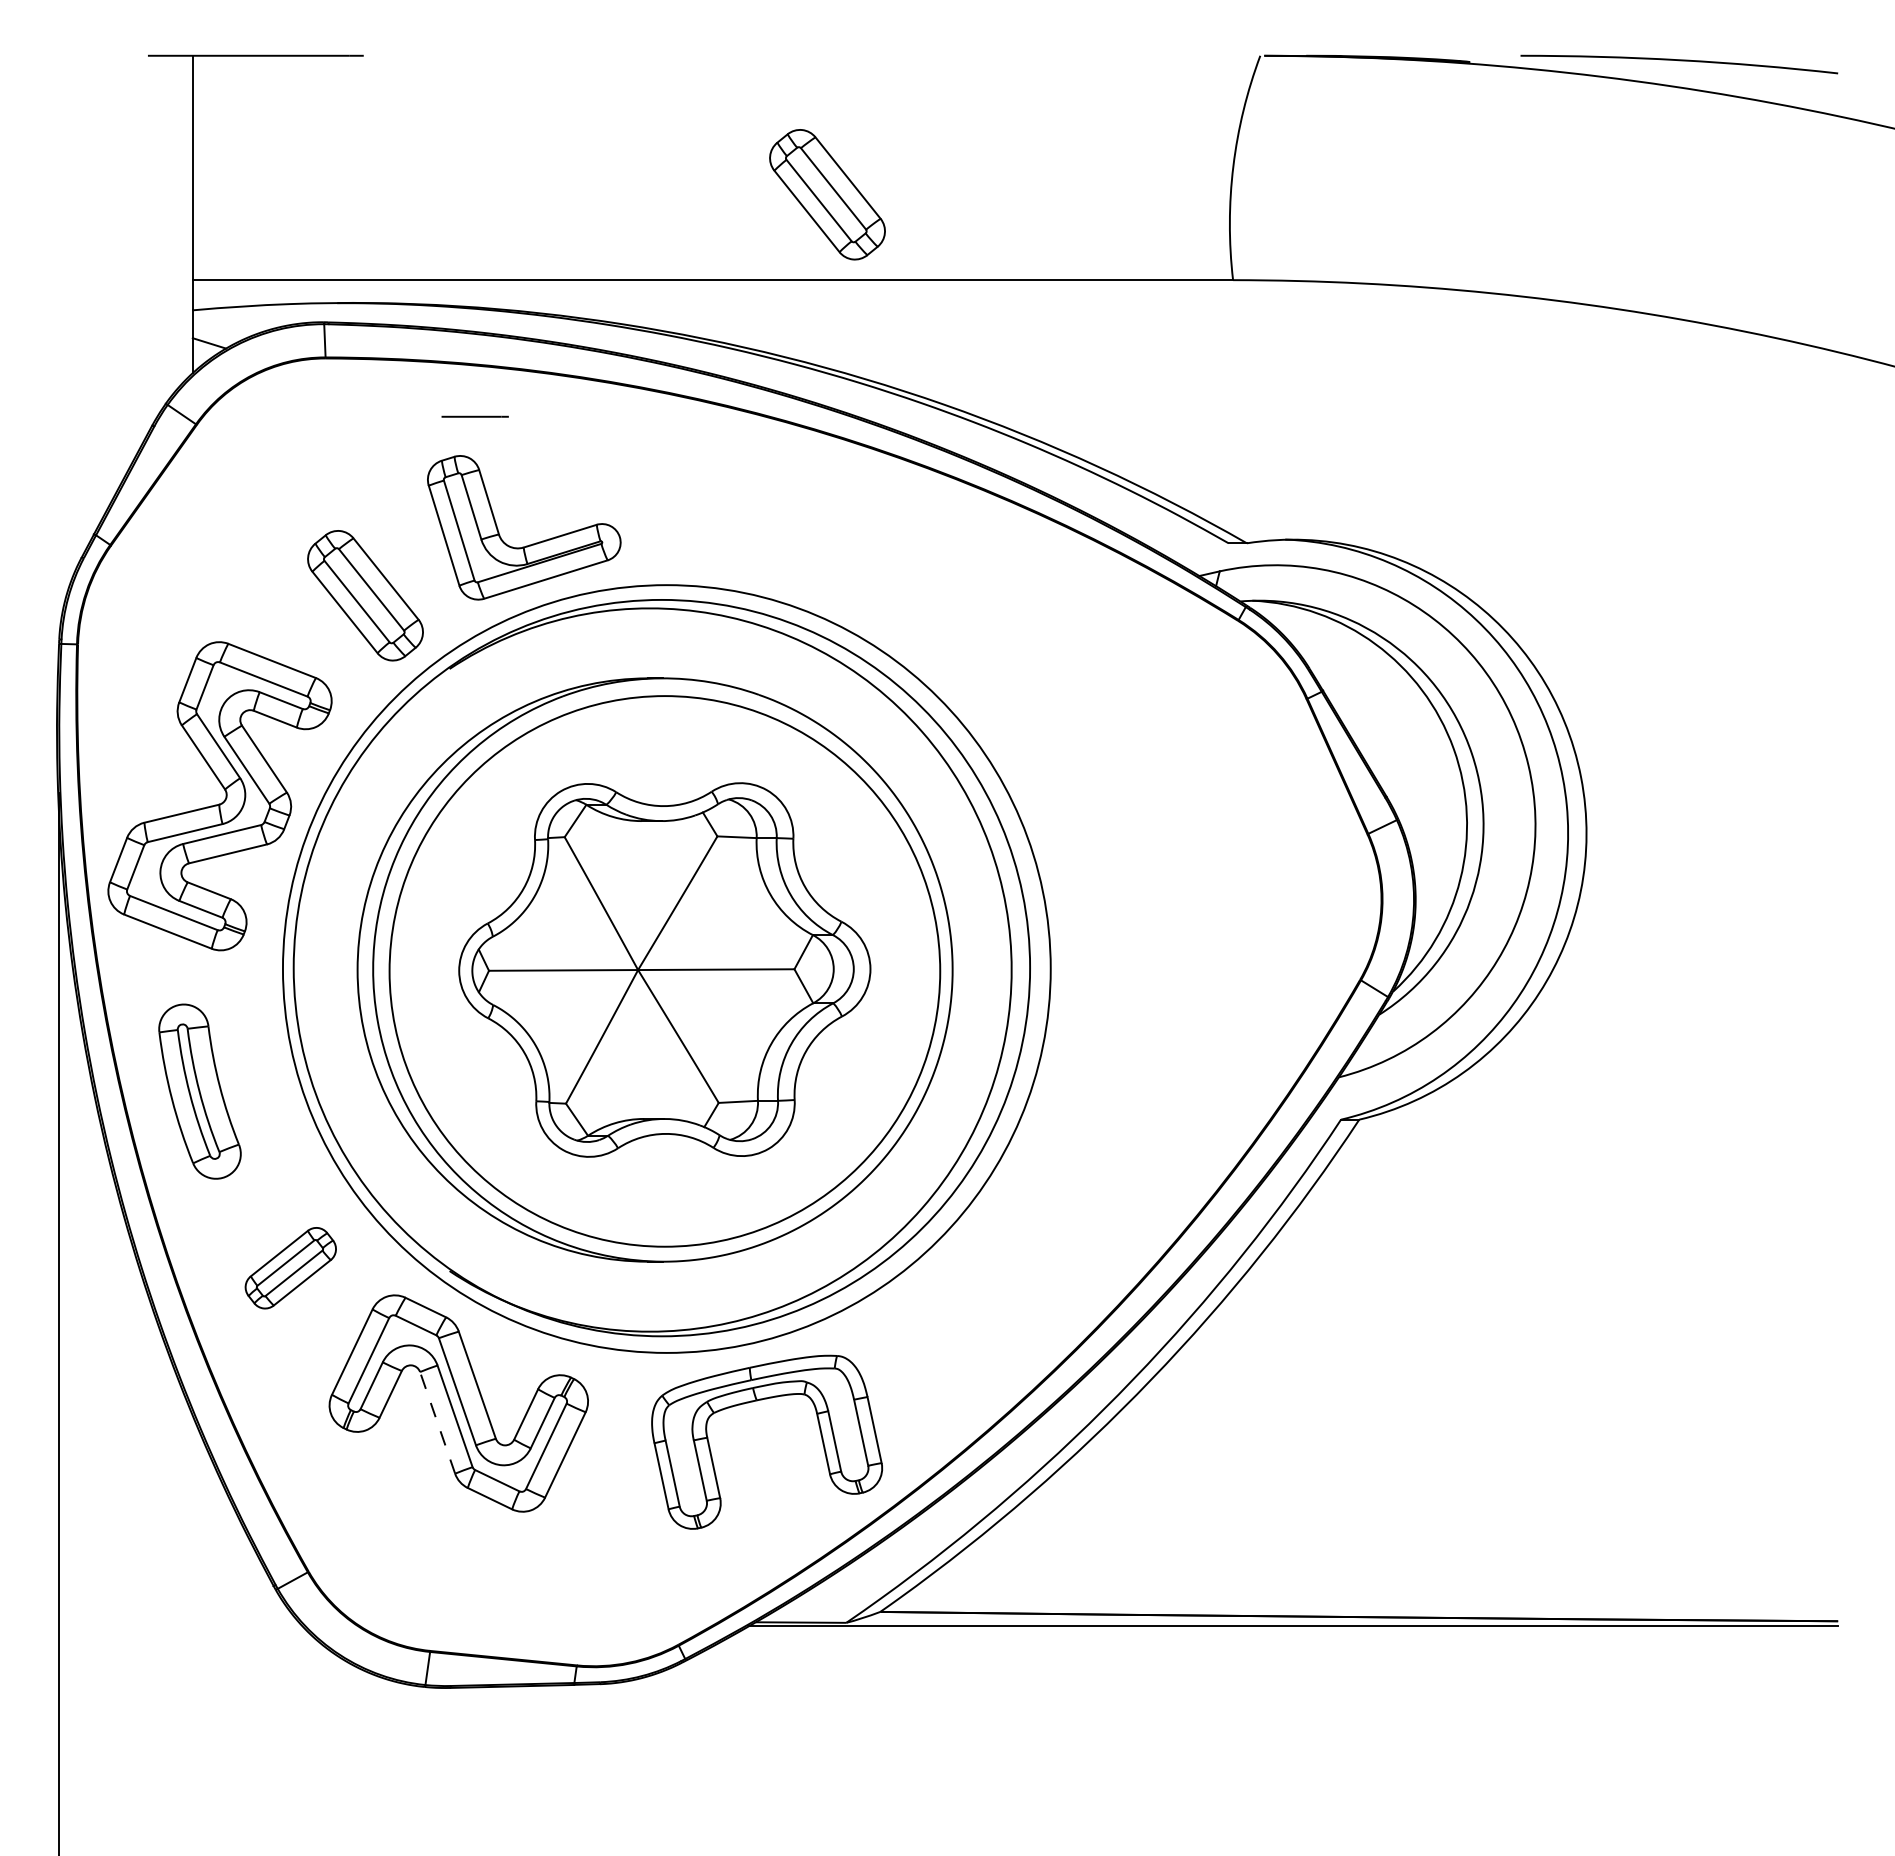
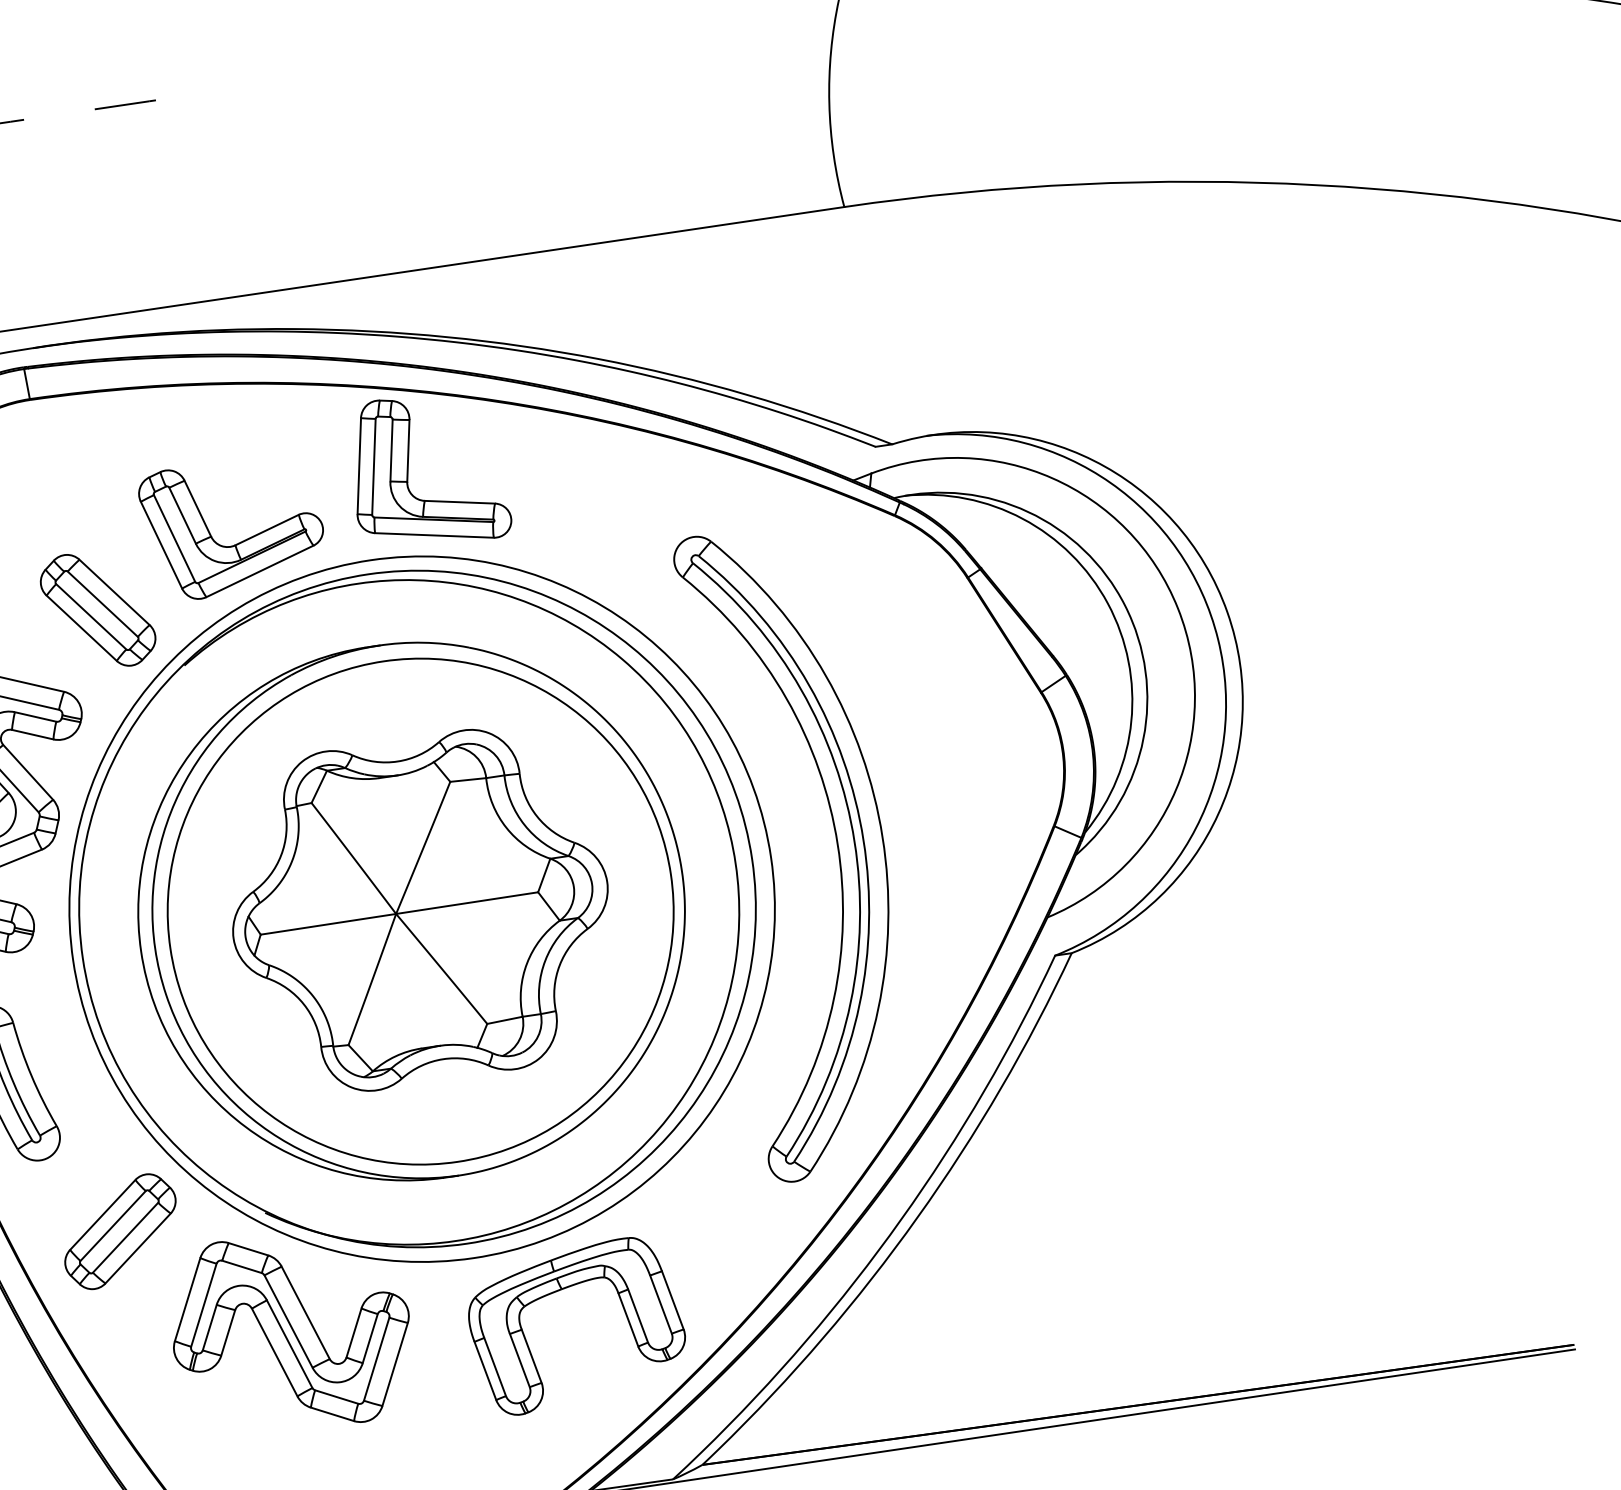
part: (827, 194) -> (464, 183), removed
line: (474, 416) -> (124, 104), moved
part: (722, 493) -> (408, 469), added
part: (1123, 966) -> (836, 845), added
part: (290, 1267) -> (120, 1231), size x1.43
line: (437, 1422) -> (274, 1352), dashed -> solid

